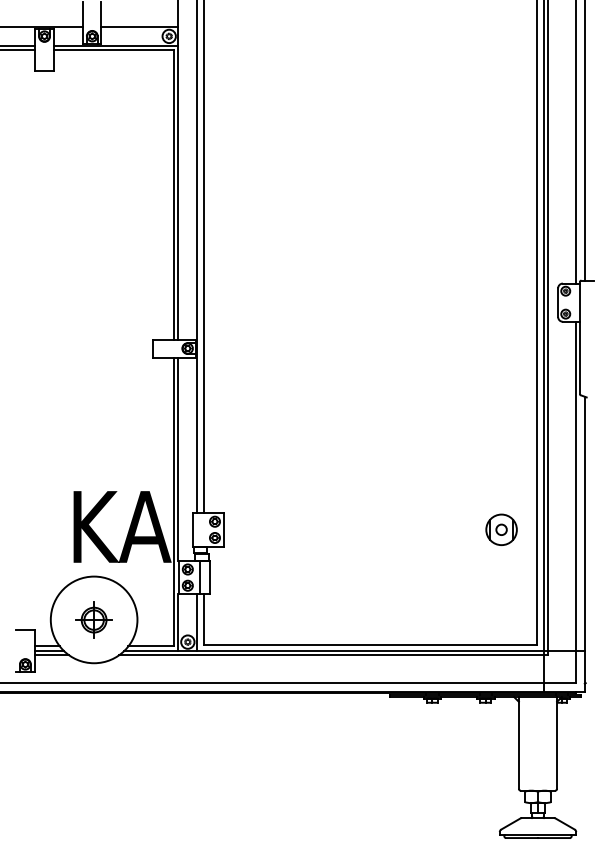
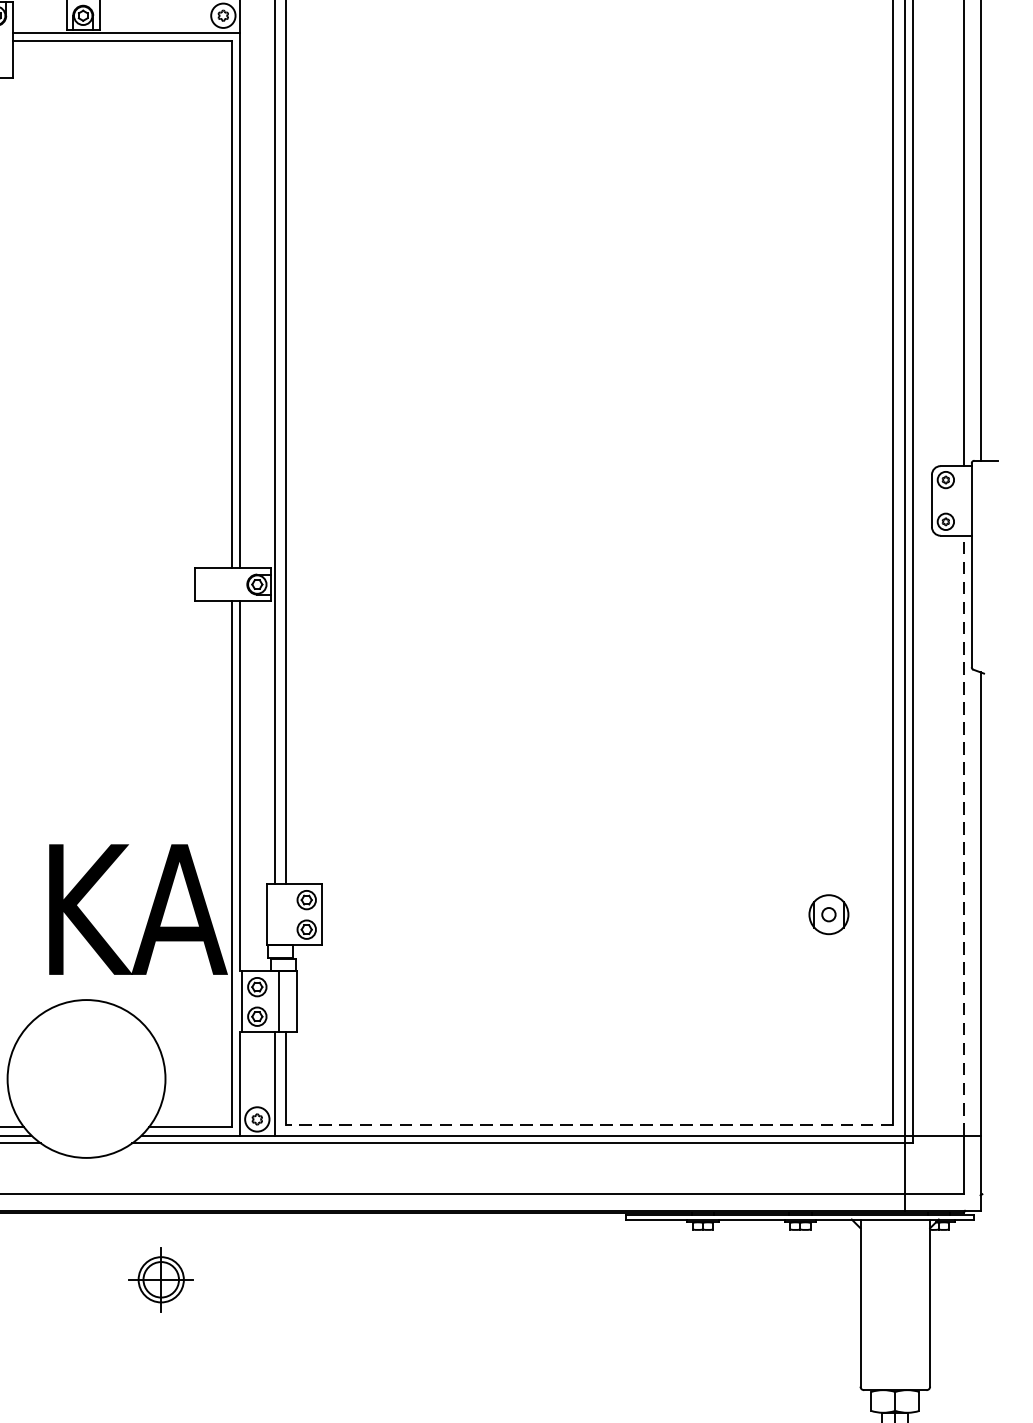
line: (575, 486) -> (963, 835), solid -> dashed
part: (501, 529) -> (828, 914), size x0.7
part: (93, 619) -> (160, 1278), moved
line: (370, 644) -> (590, 1123), solid -> dashed

